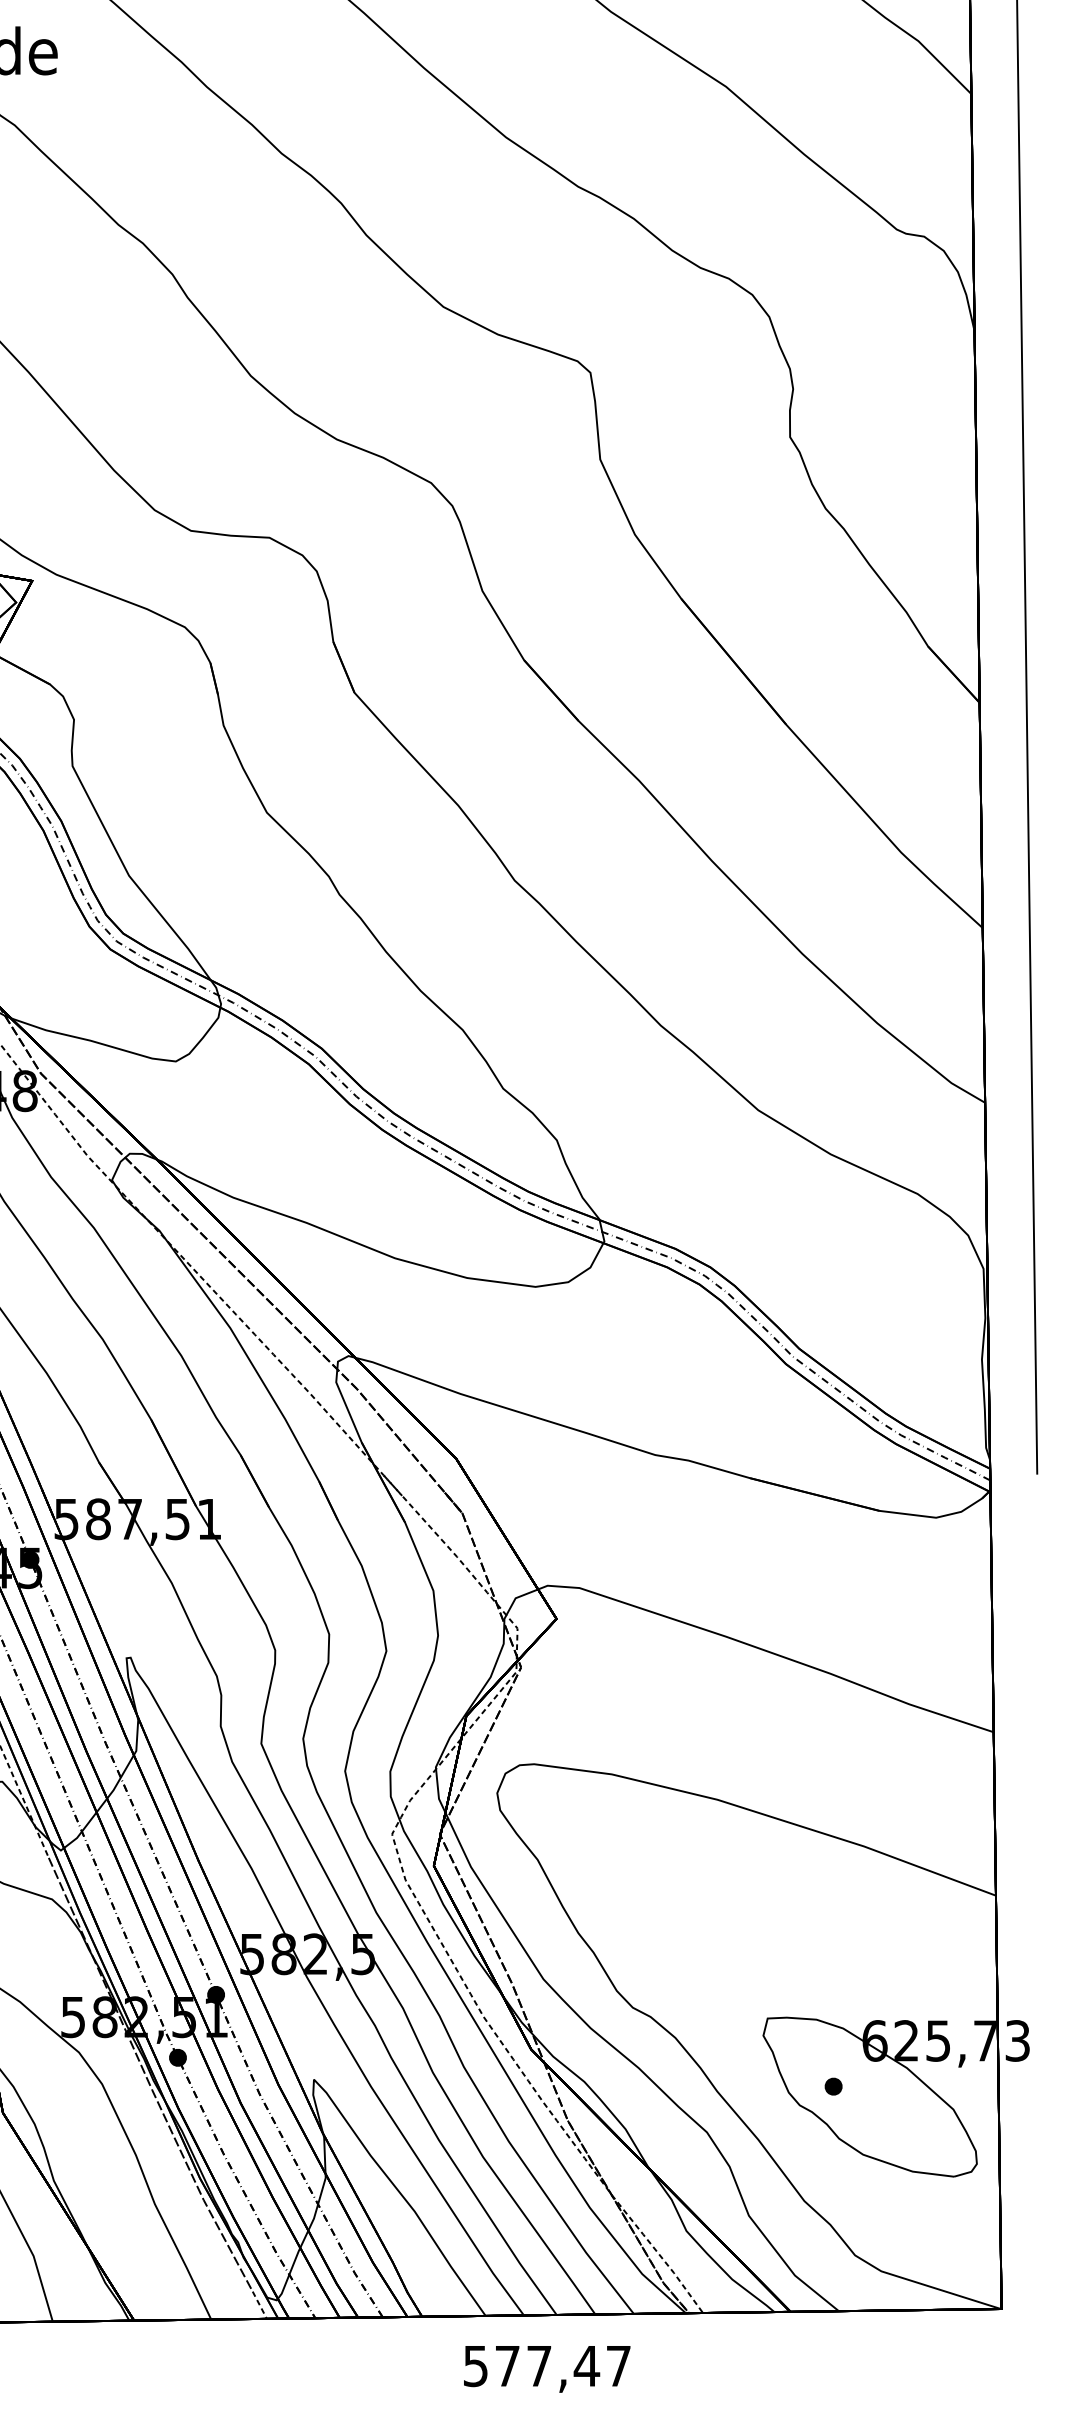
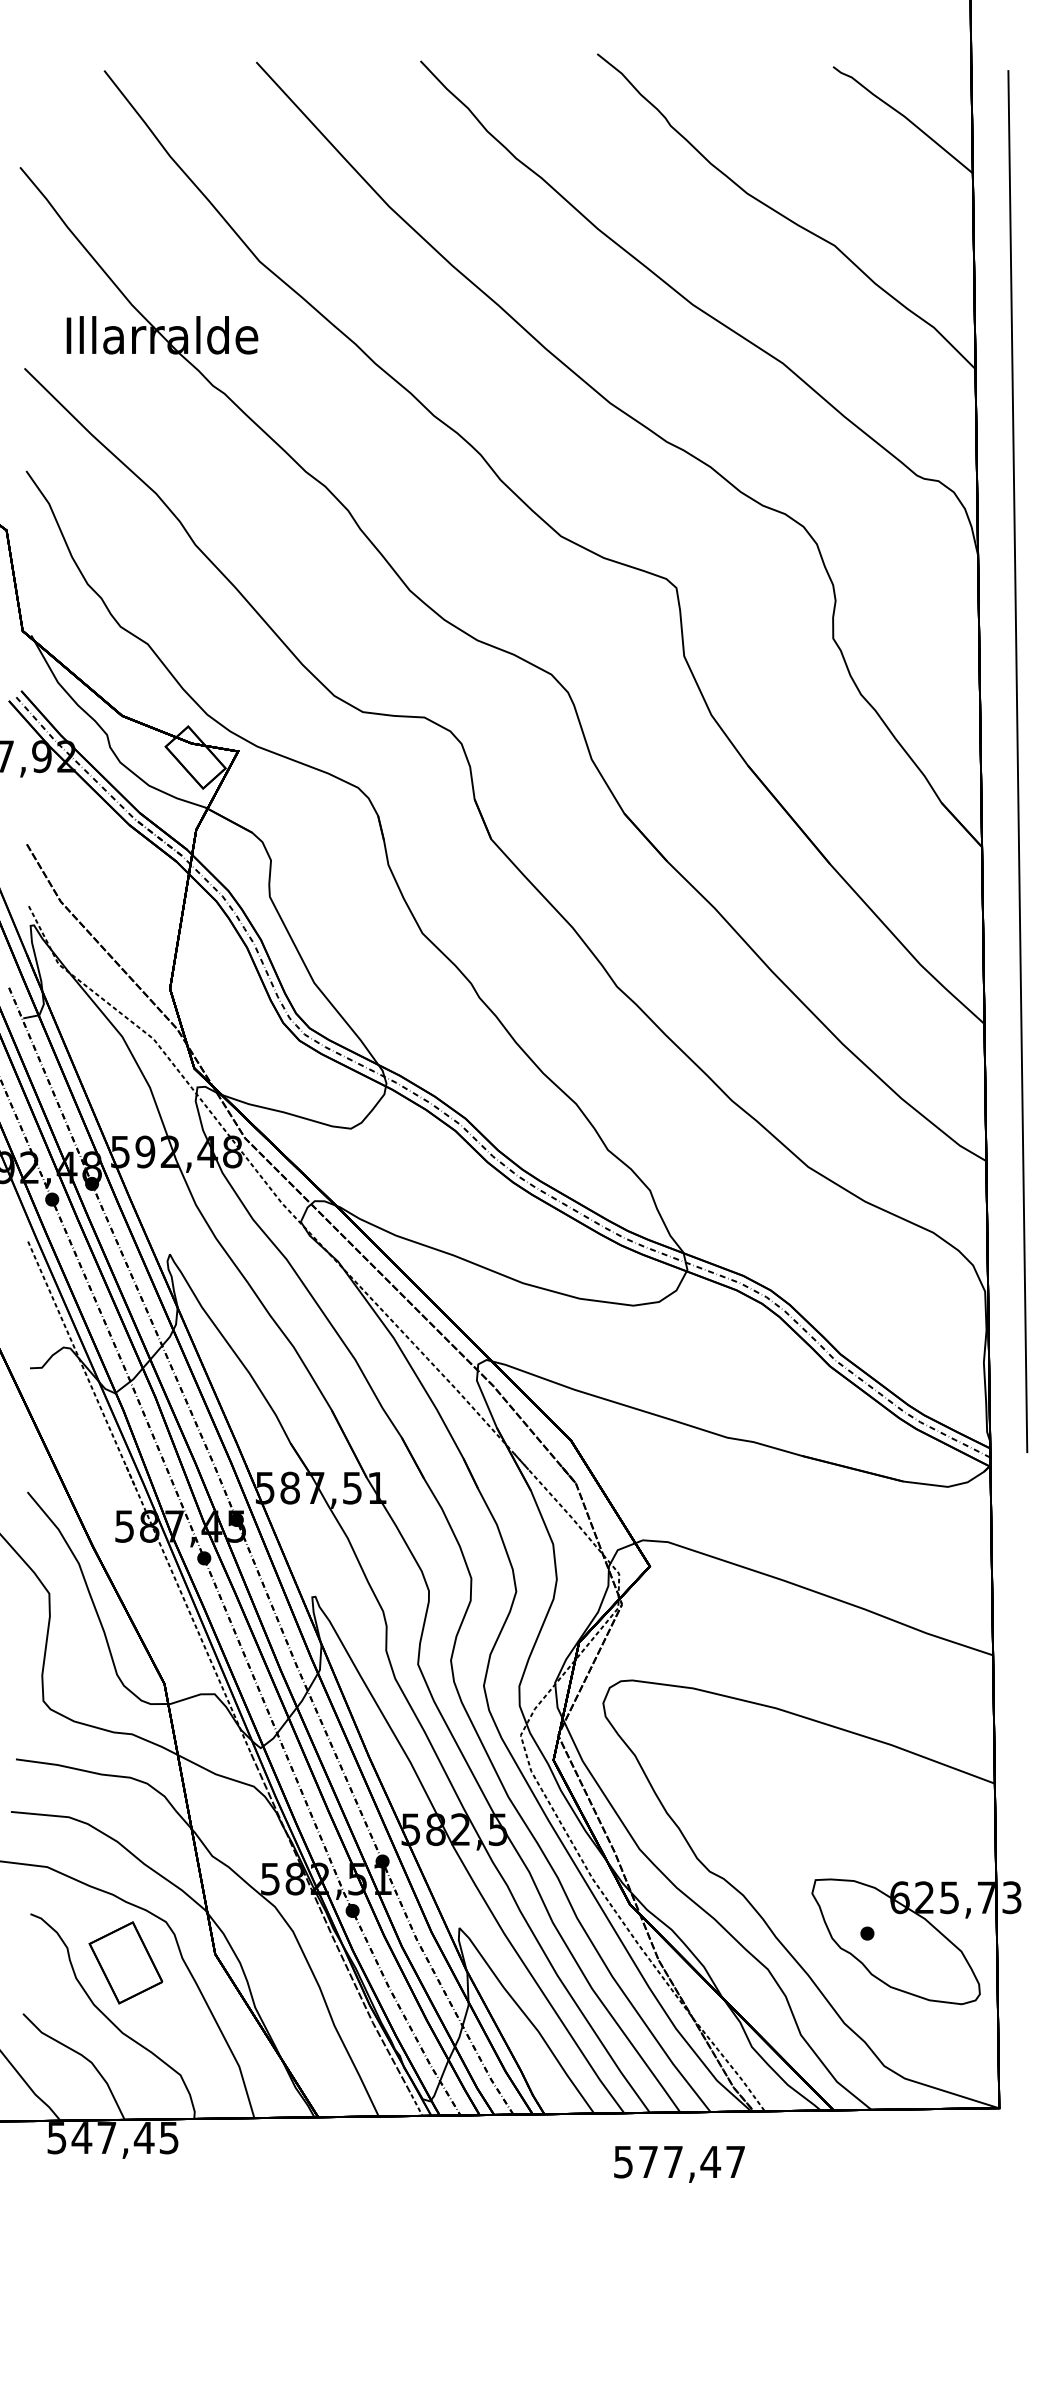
text: (547, 2369) -> (679, 2164), moved

